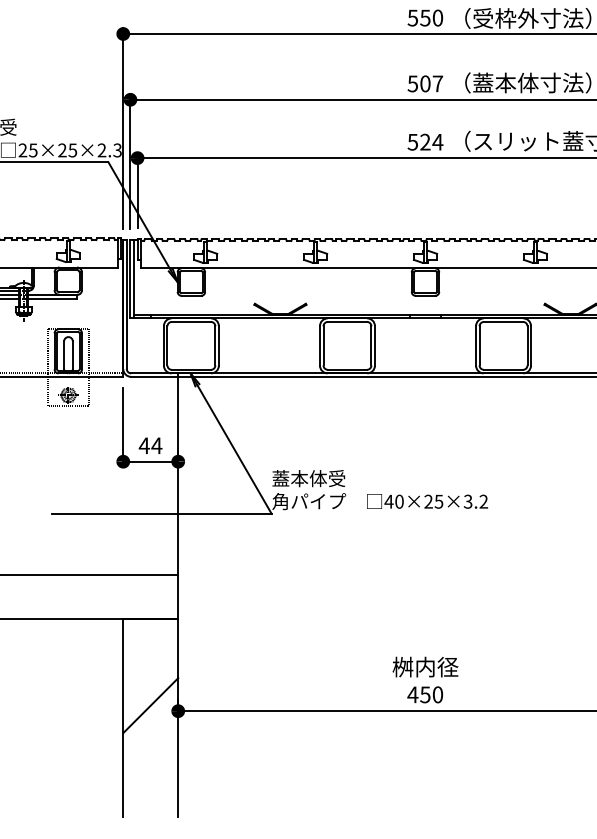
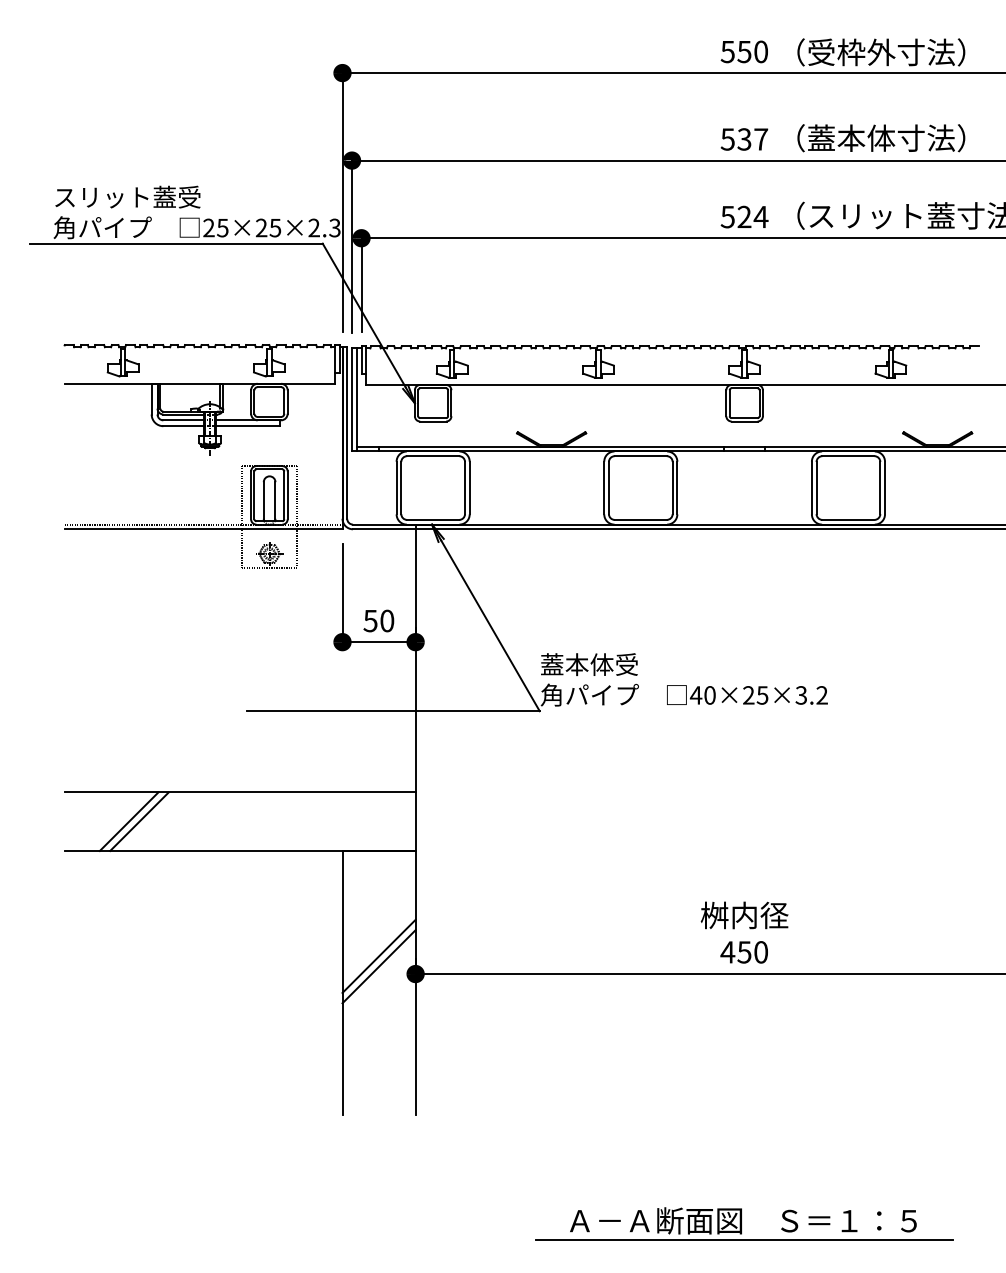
text: (425, 83) -> (744, 139), 507 -> 537
text: (150, 445) -> (378, 620), 44 -> 50
line: (150, 697) -> (378, 955), added

